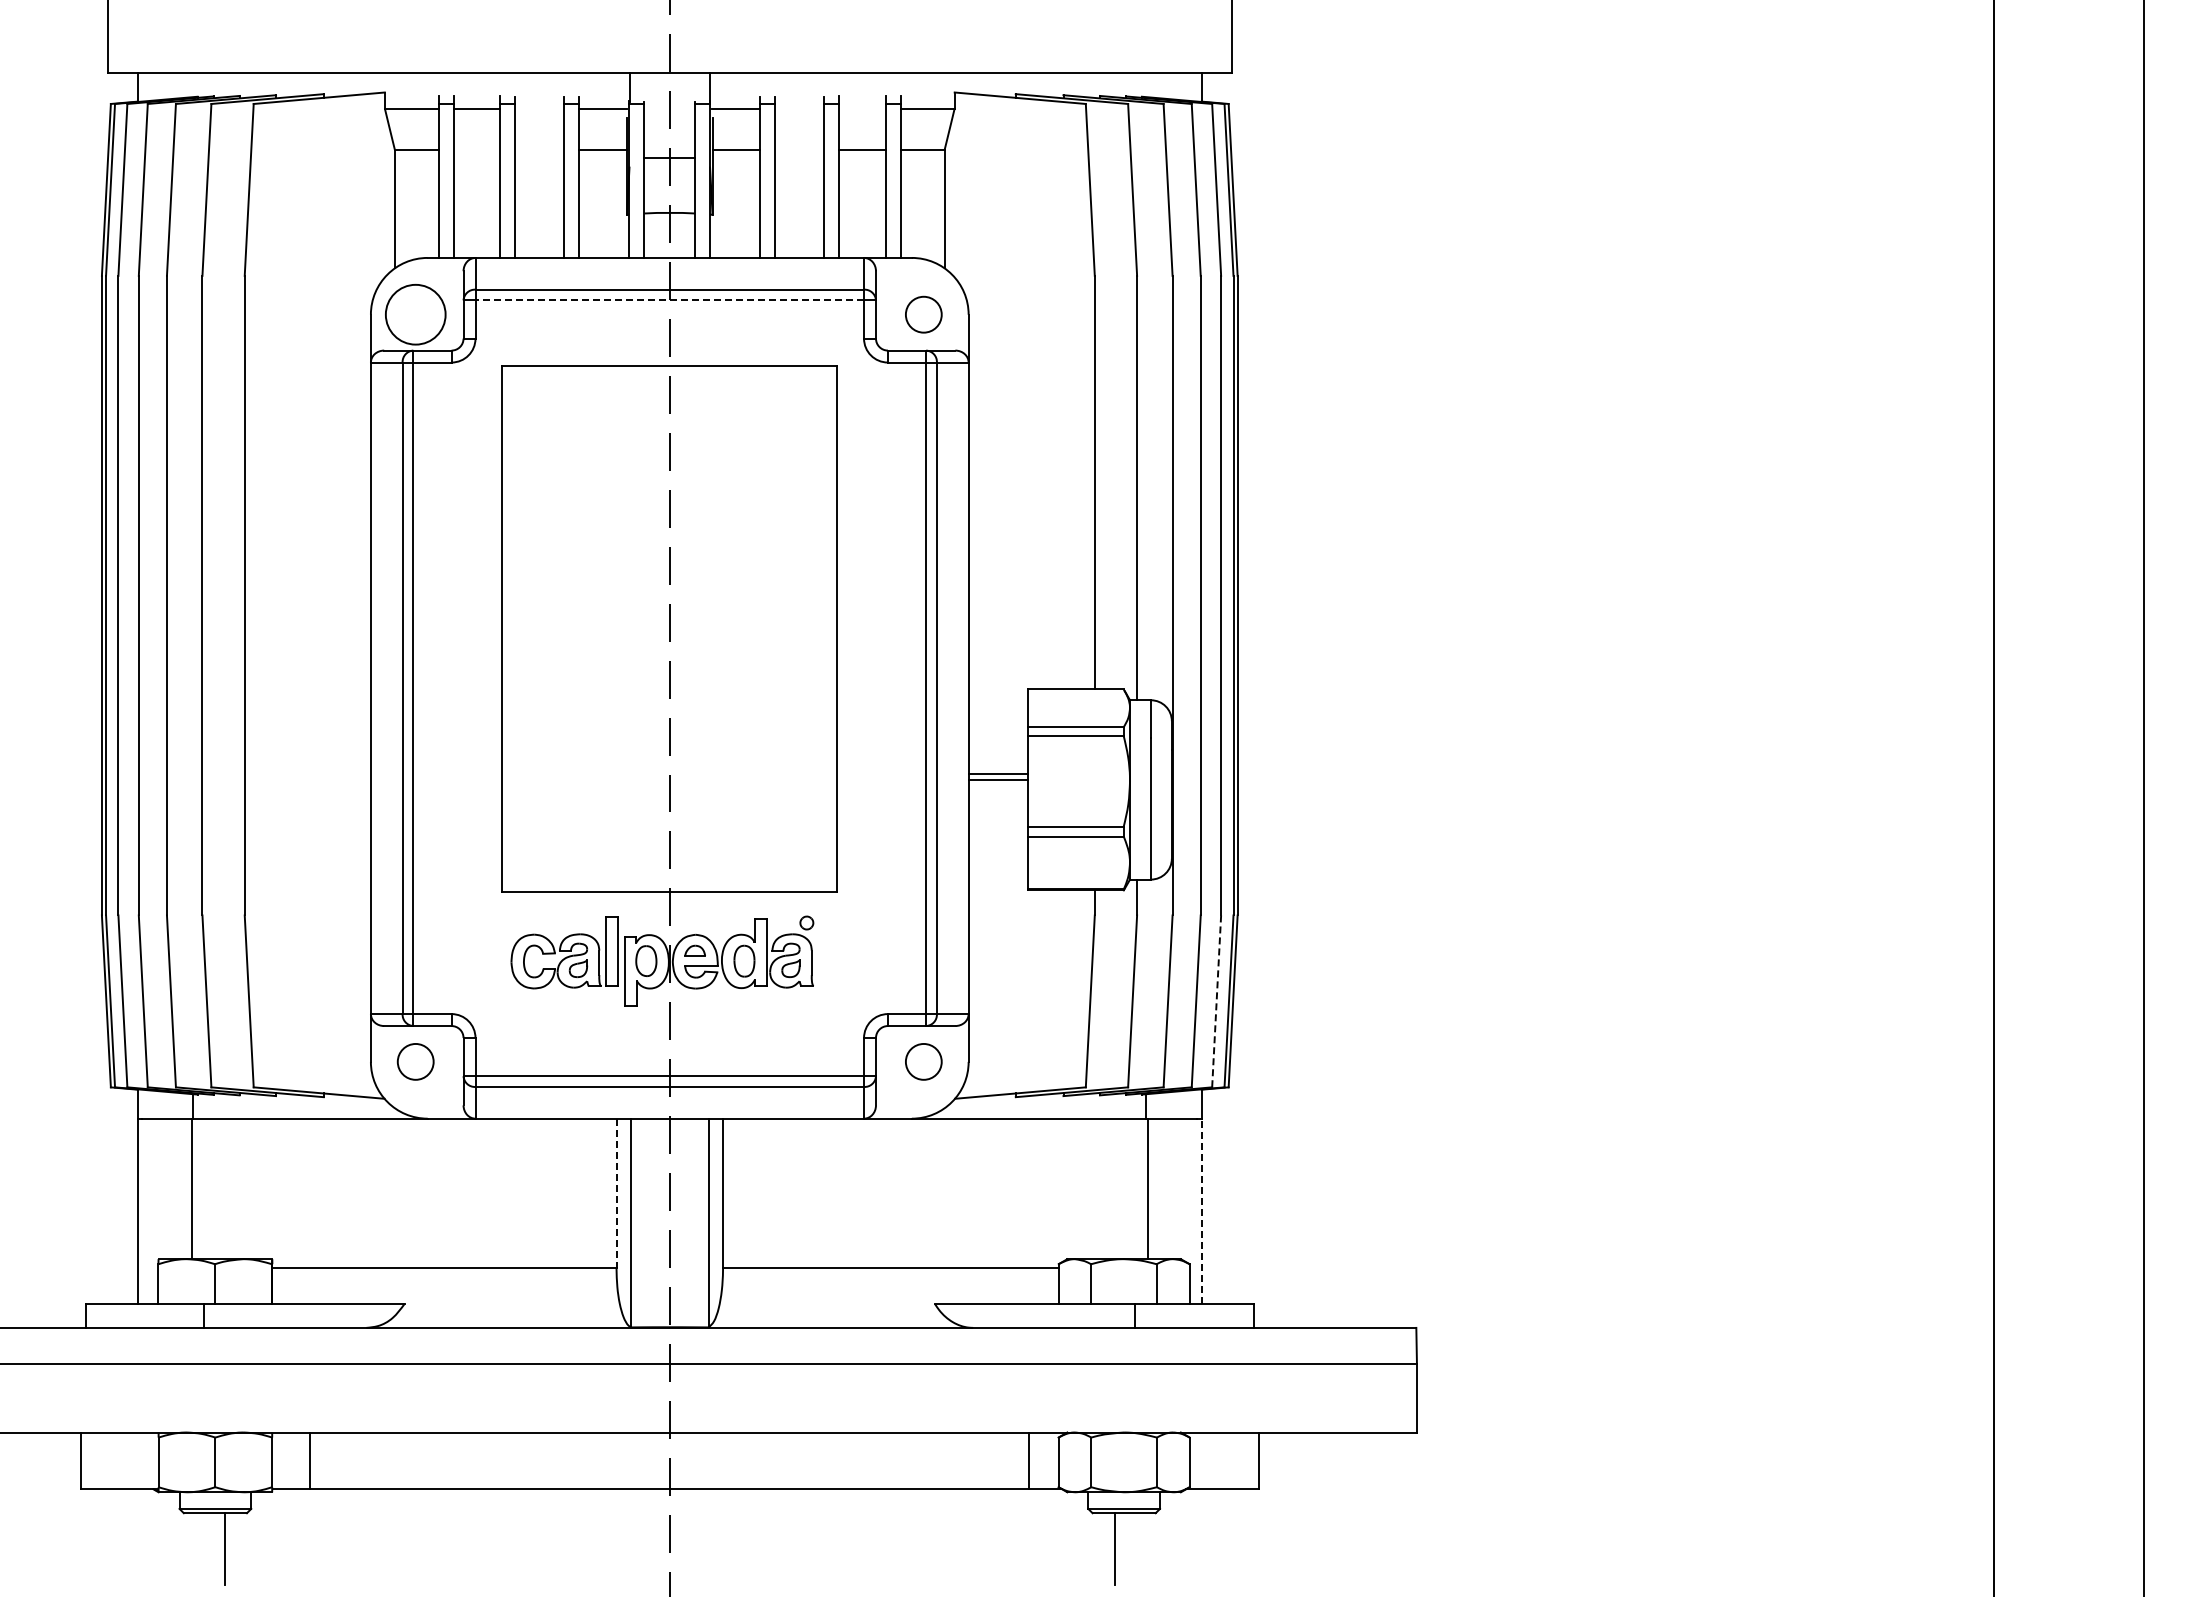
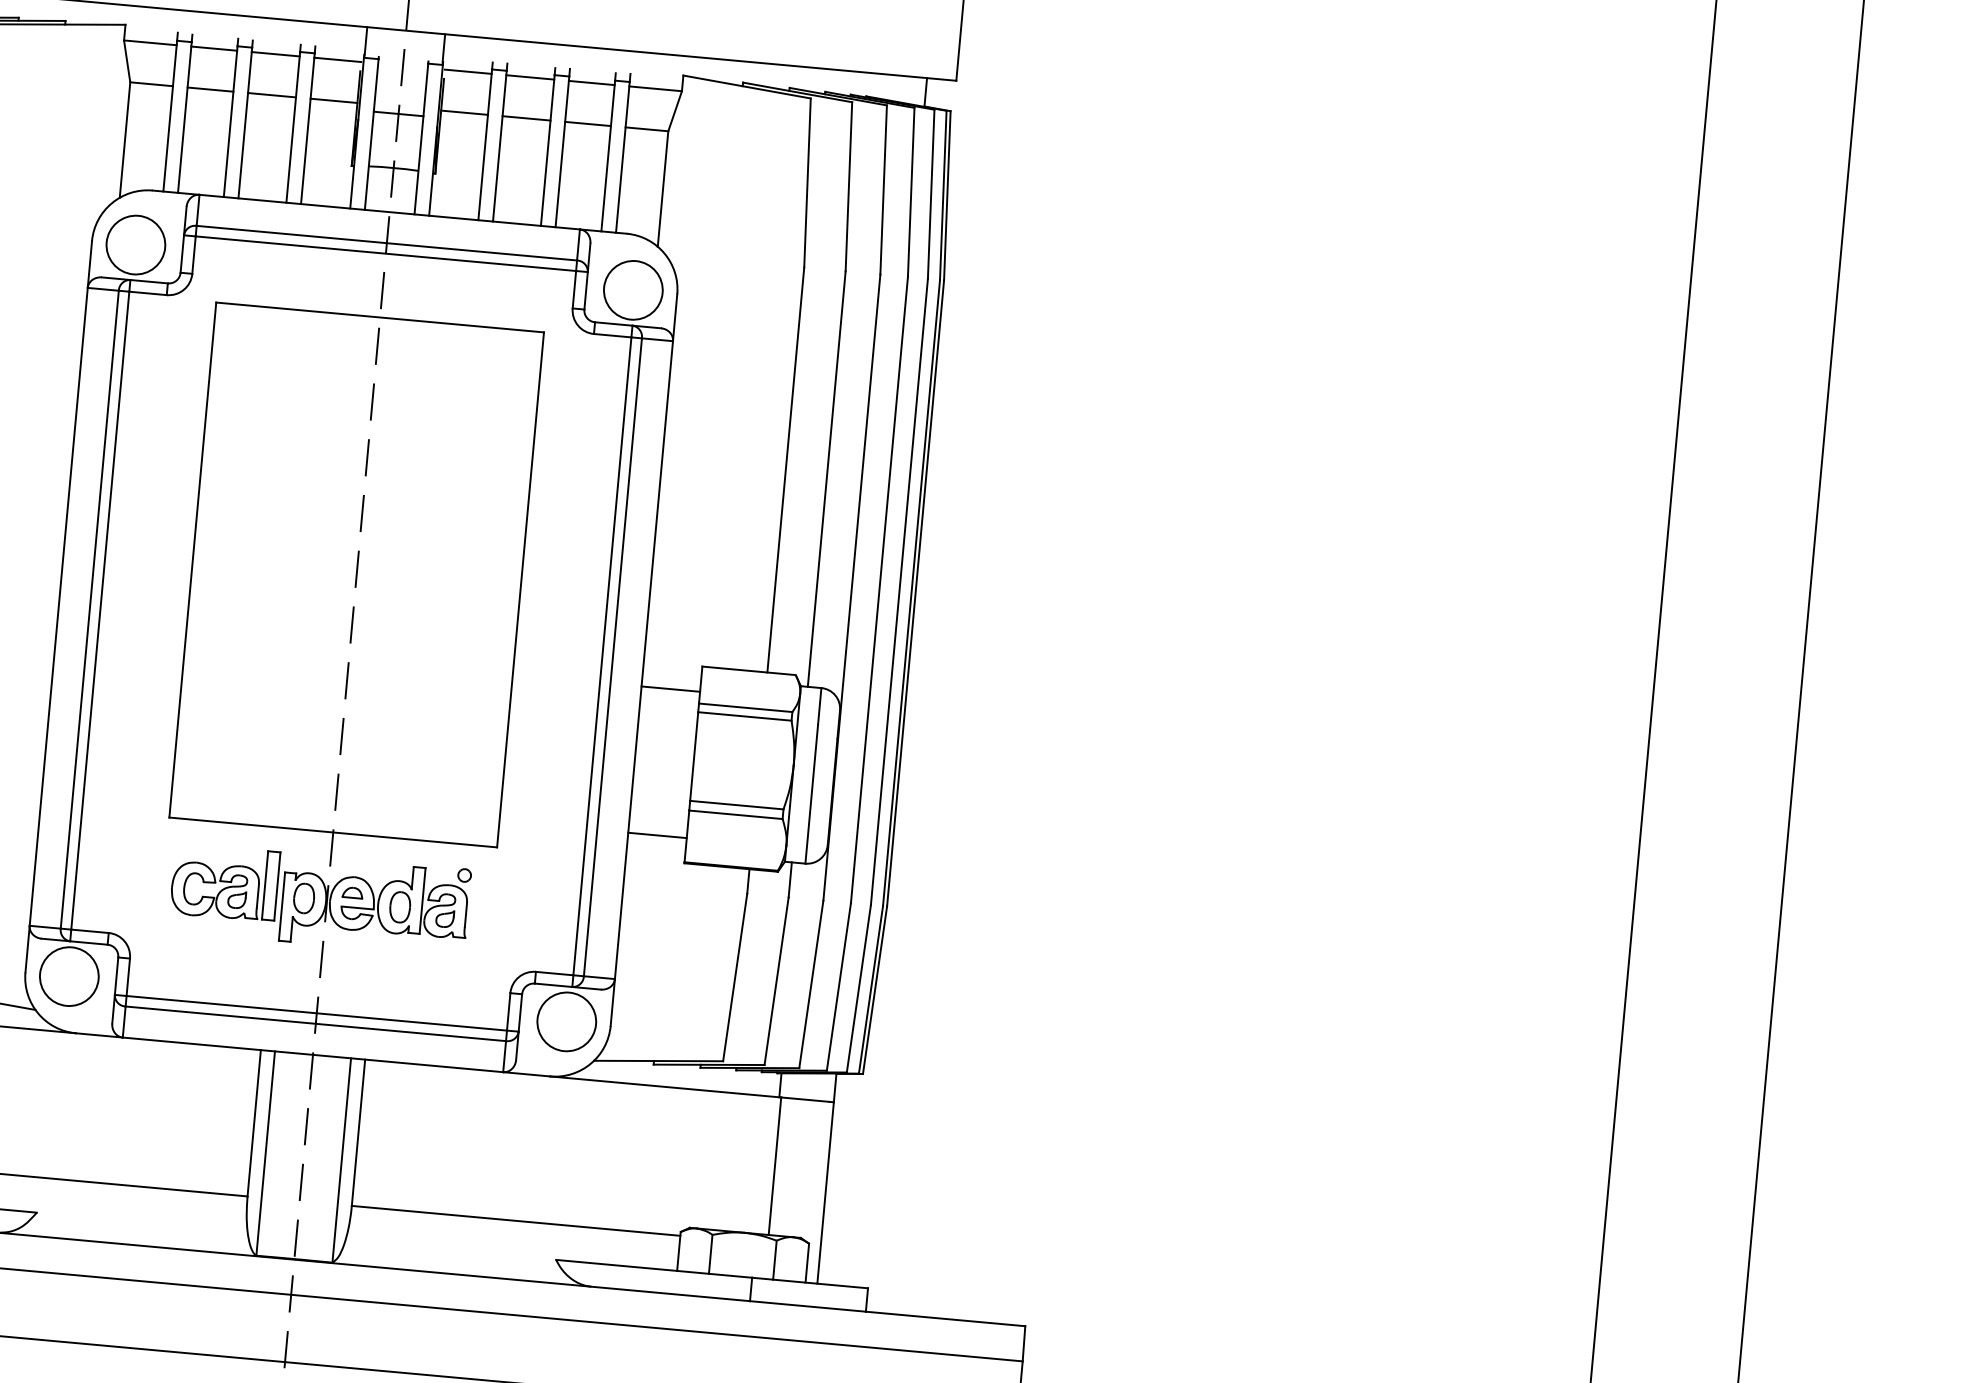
line: (539, 108) -> (275, 54), added
line: (799, 108) -> (530, 77), added
line: (862, 108) -> (591, 83), added
line: (476, 150) -> (210, 89), added
line: (539, 150) -> (271, 95), added
line: (799, 150) -> (526, 118), added
line: (669, 300) -> (385, 253), dashed -> solid
circle: (923, 314) -> (633, 290), size x1.67
line: (998, 774) -> (670, 689), moved
line: (998, 779) -> (657, 835), moved
line: (1216, 1001) -> (858, 988), dashed -> solid
circle: (415, 1061) -> (69, 976), size x1.67
circle: (923, 1061) -> (566, 1021), size x1.67
line: (616, 1193) -> (254, 1123), dashed -> solid
line: (1201, 1211) -> (825, 1193), dashed -> solid

